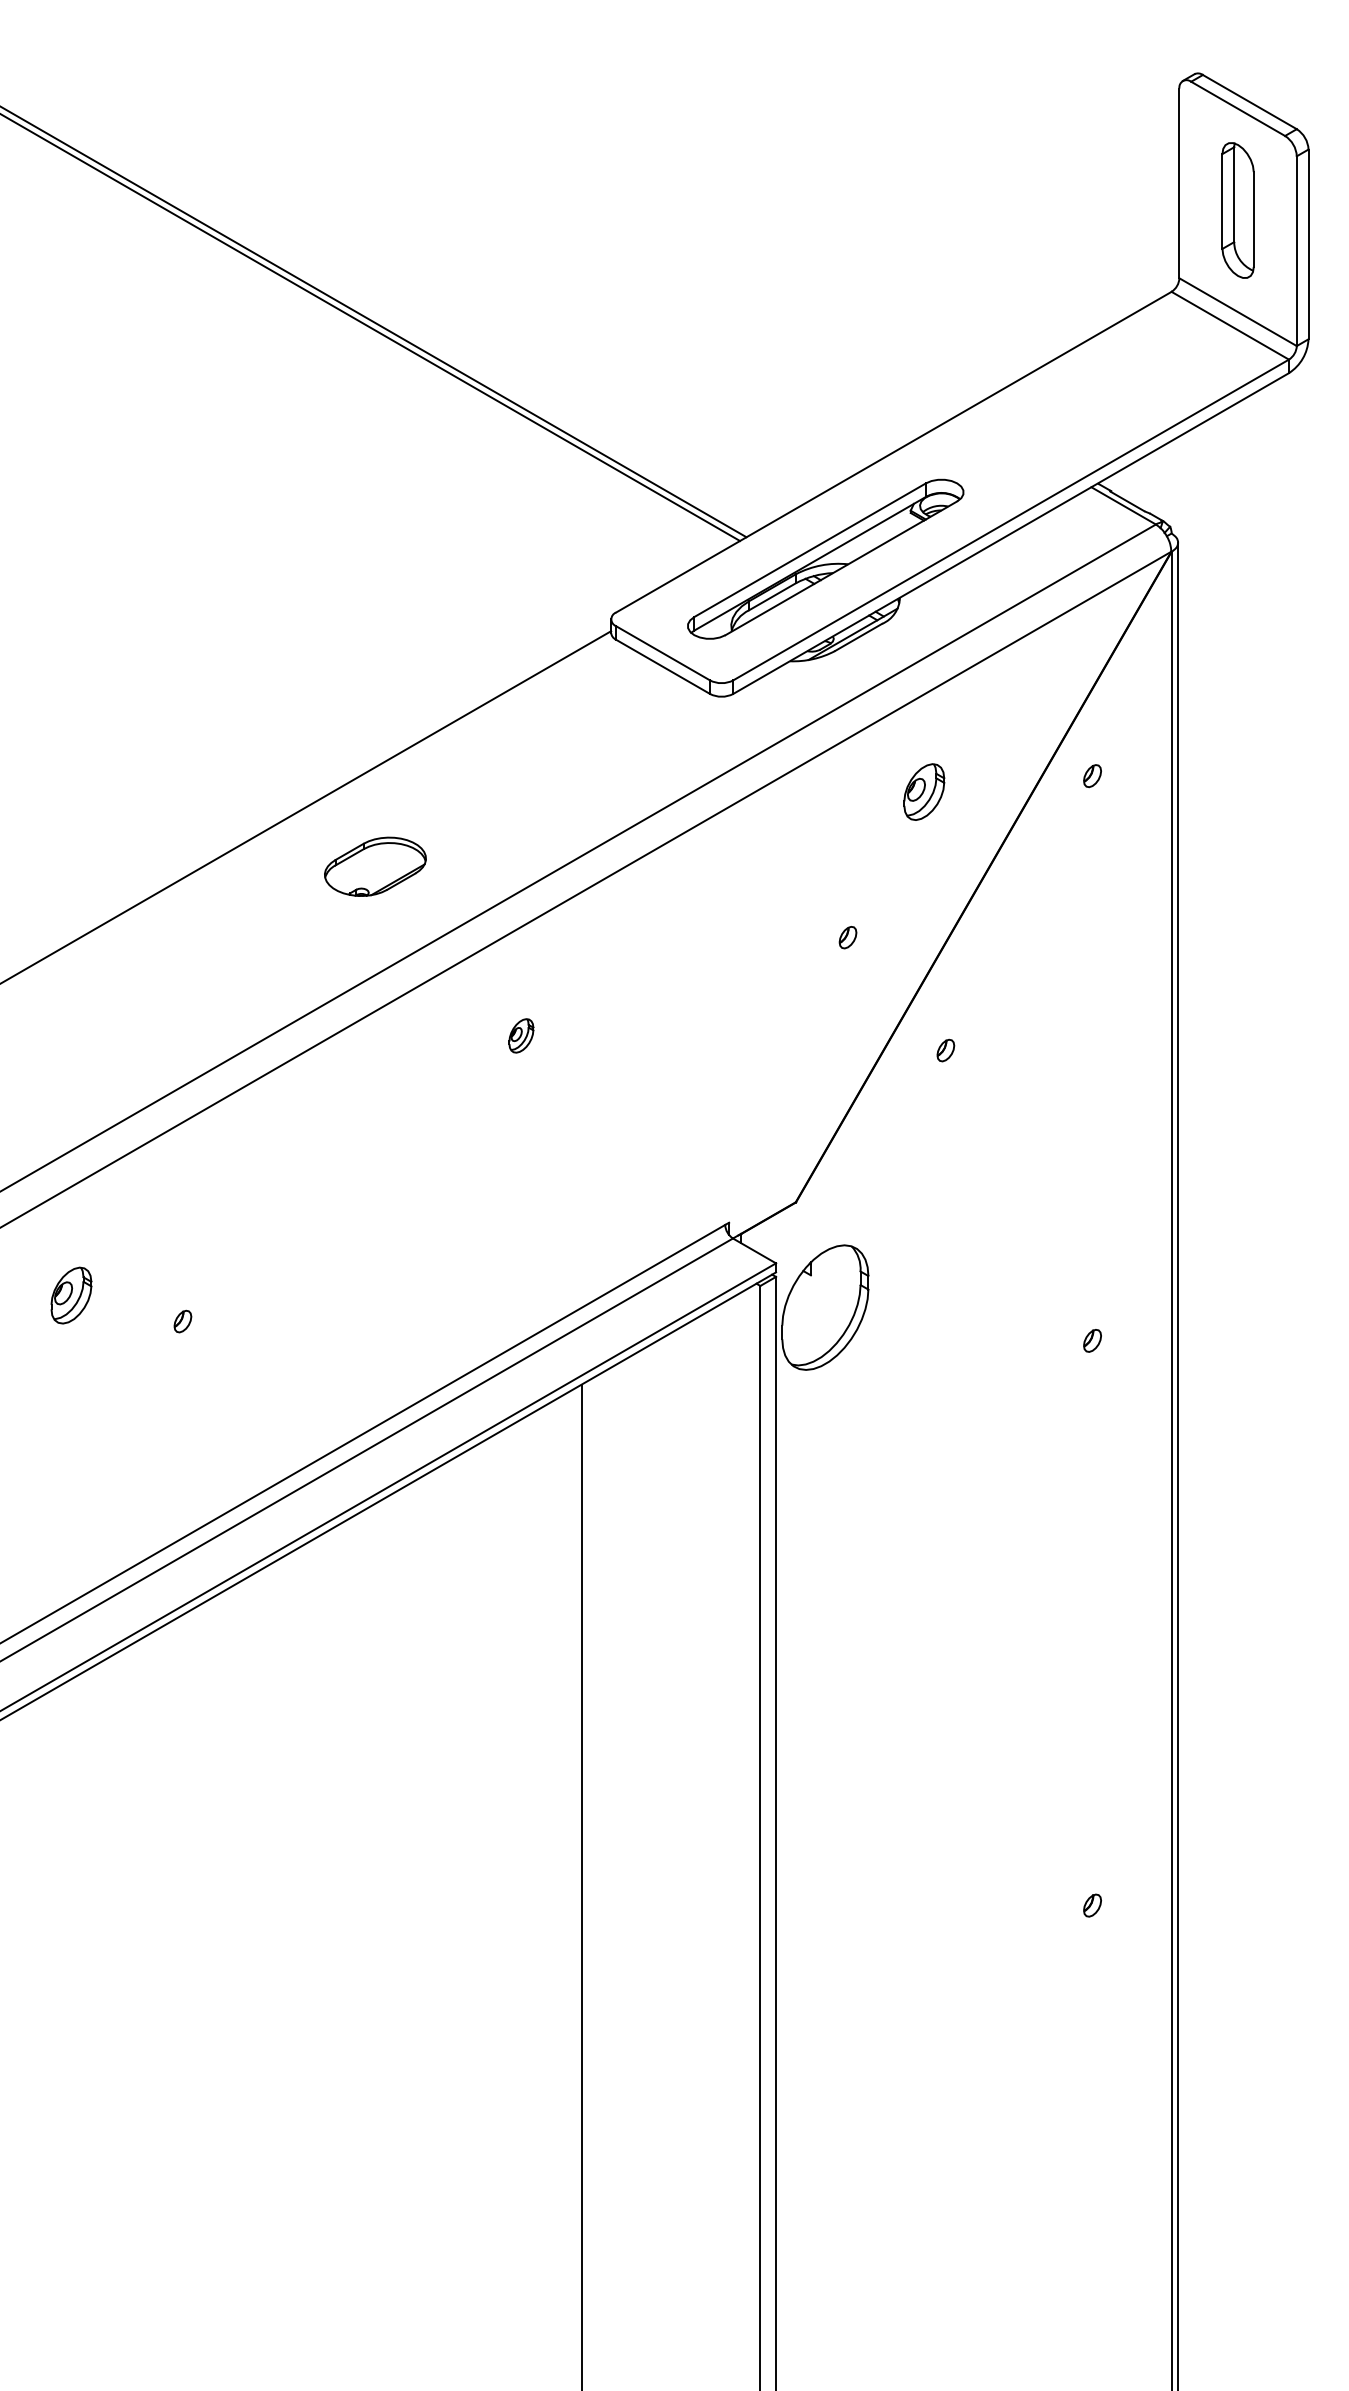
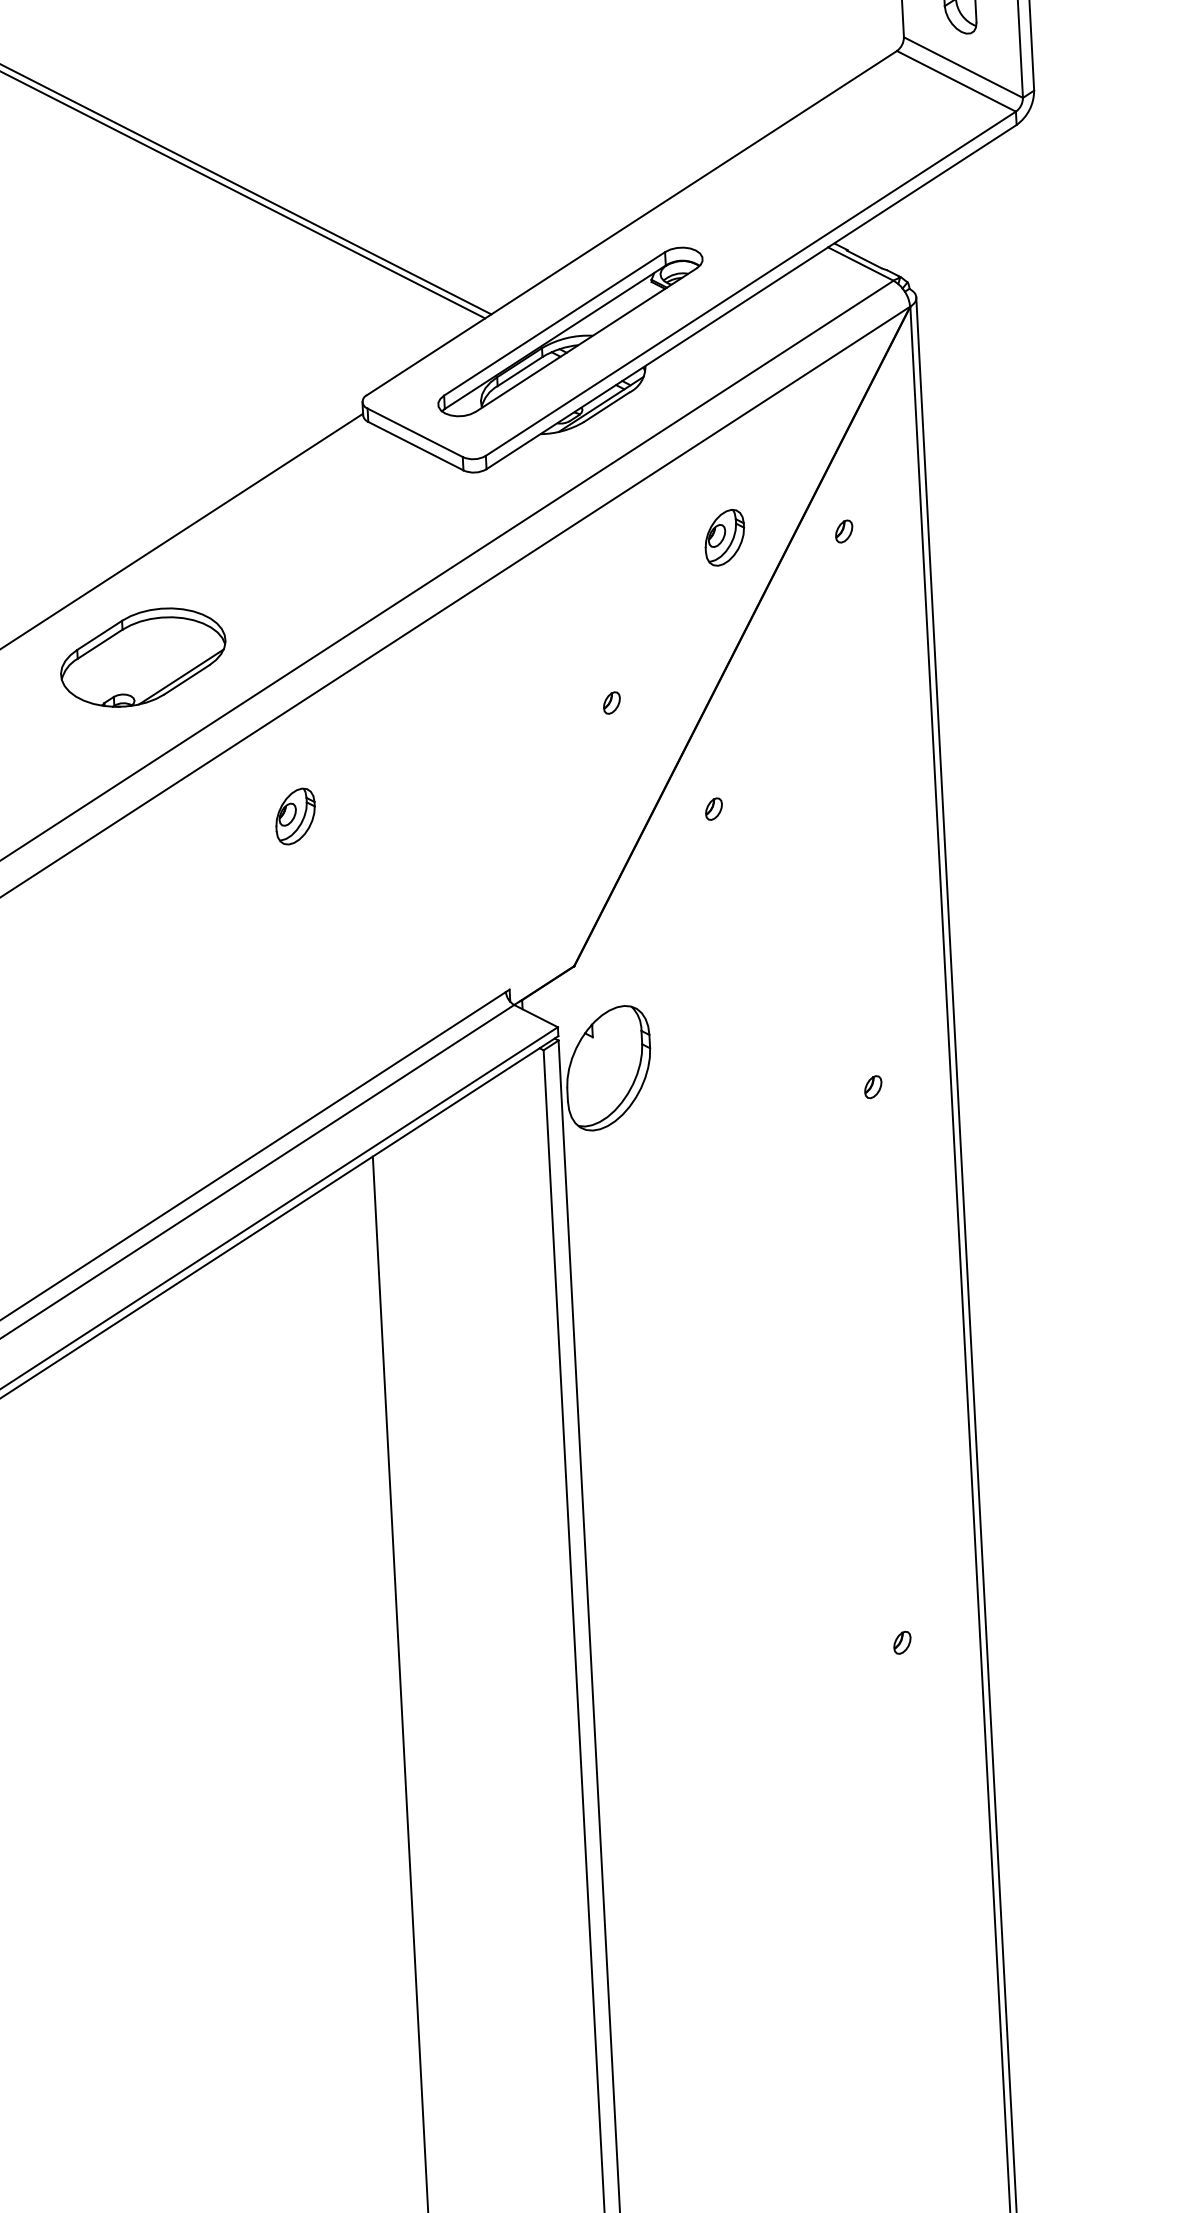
part: (924, 791) -> (725, 537), moved
part: (375, 866) -> (143, 657), size x1.67
part: (521, 1035) -> (295, 816), size x1.67

